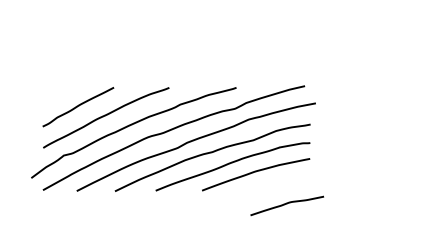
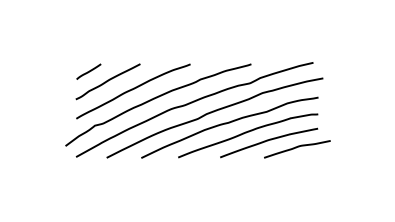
line: (56, 95) -> (88, 71), added
curve: (286, 205) -> (296, 148), moved

